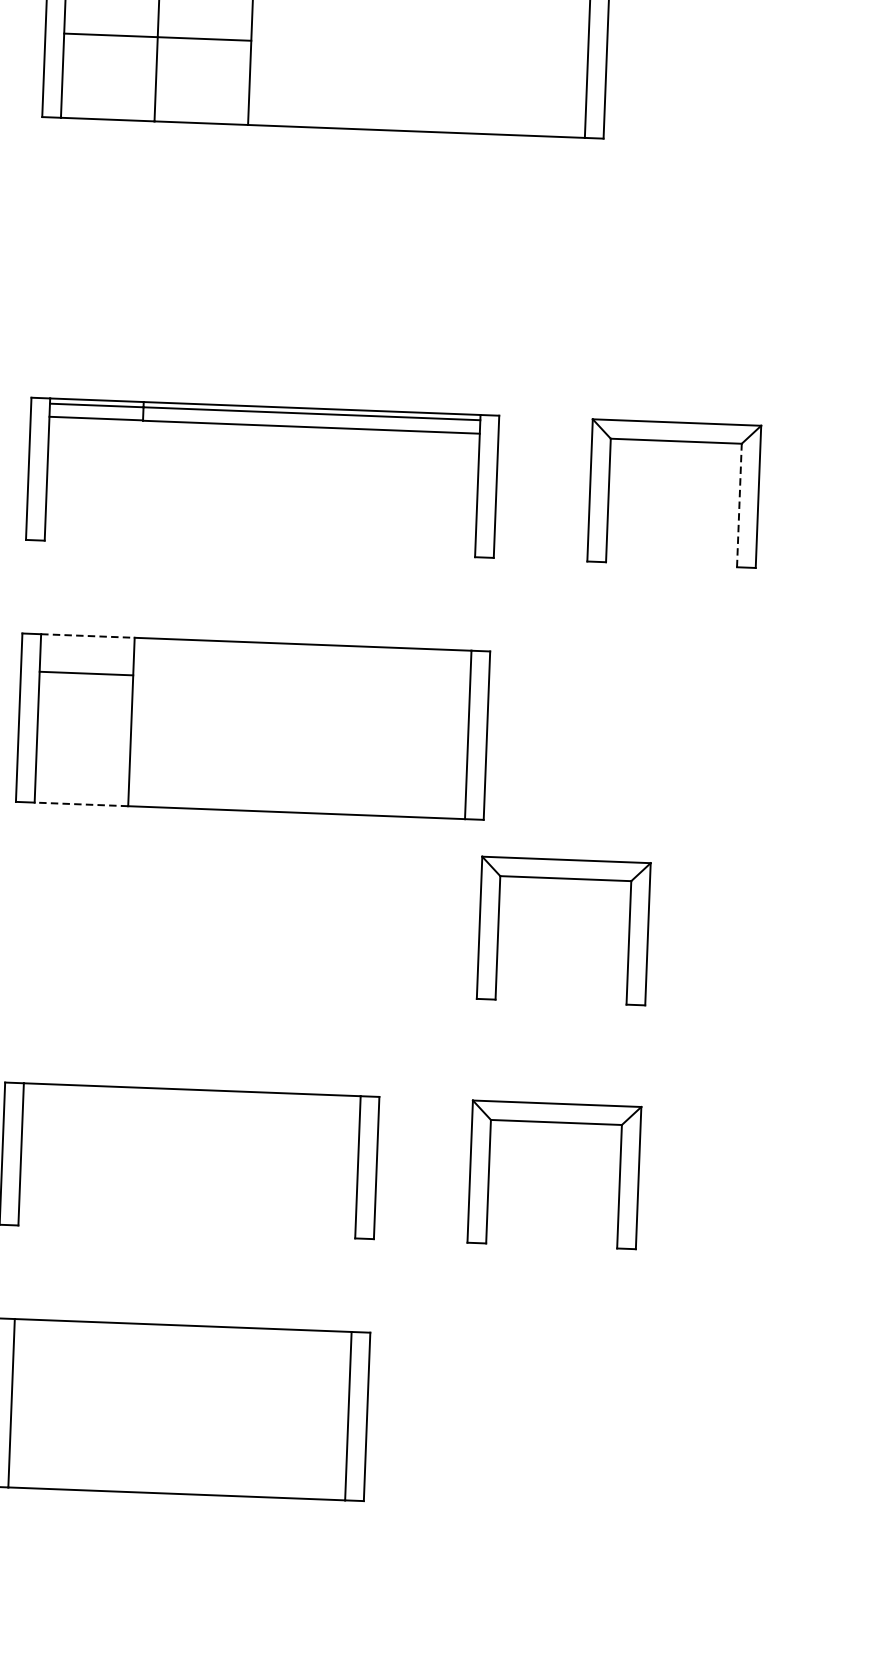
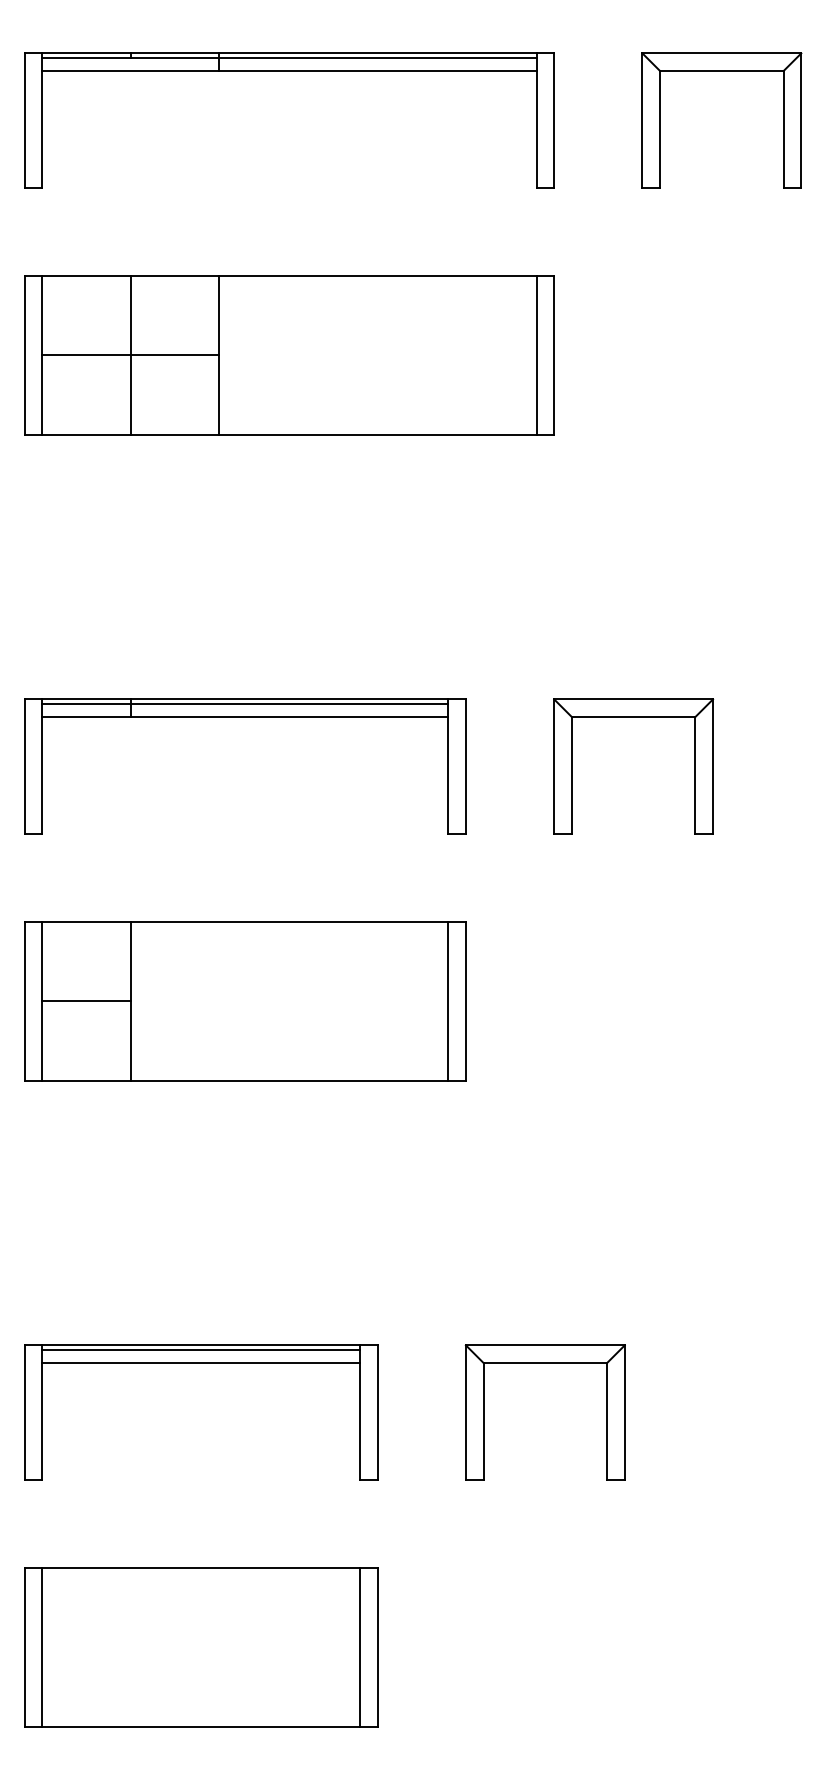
line: (739, 504) -> (695, 774), dashed -> solid
line: (87, 635) -> (86, 921), dashed -> solid
line: (86, 673) -> (86, 1001), moved
line: (80, 804) -> (85, 1080), dashed -> solid
part: (564, 879) -> (544, 1133), removed
line: (192, 1095) -> (201, 1350), added
line: (191, 1108) -> (201, 1363), added

